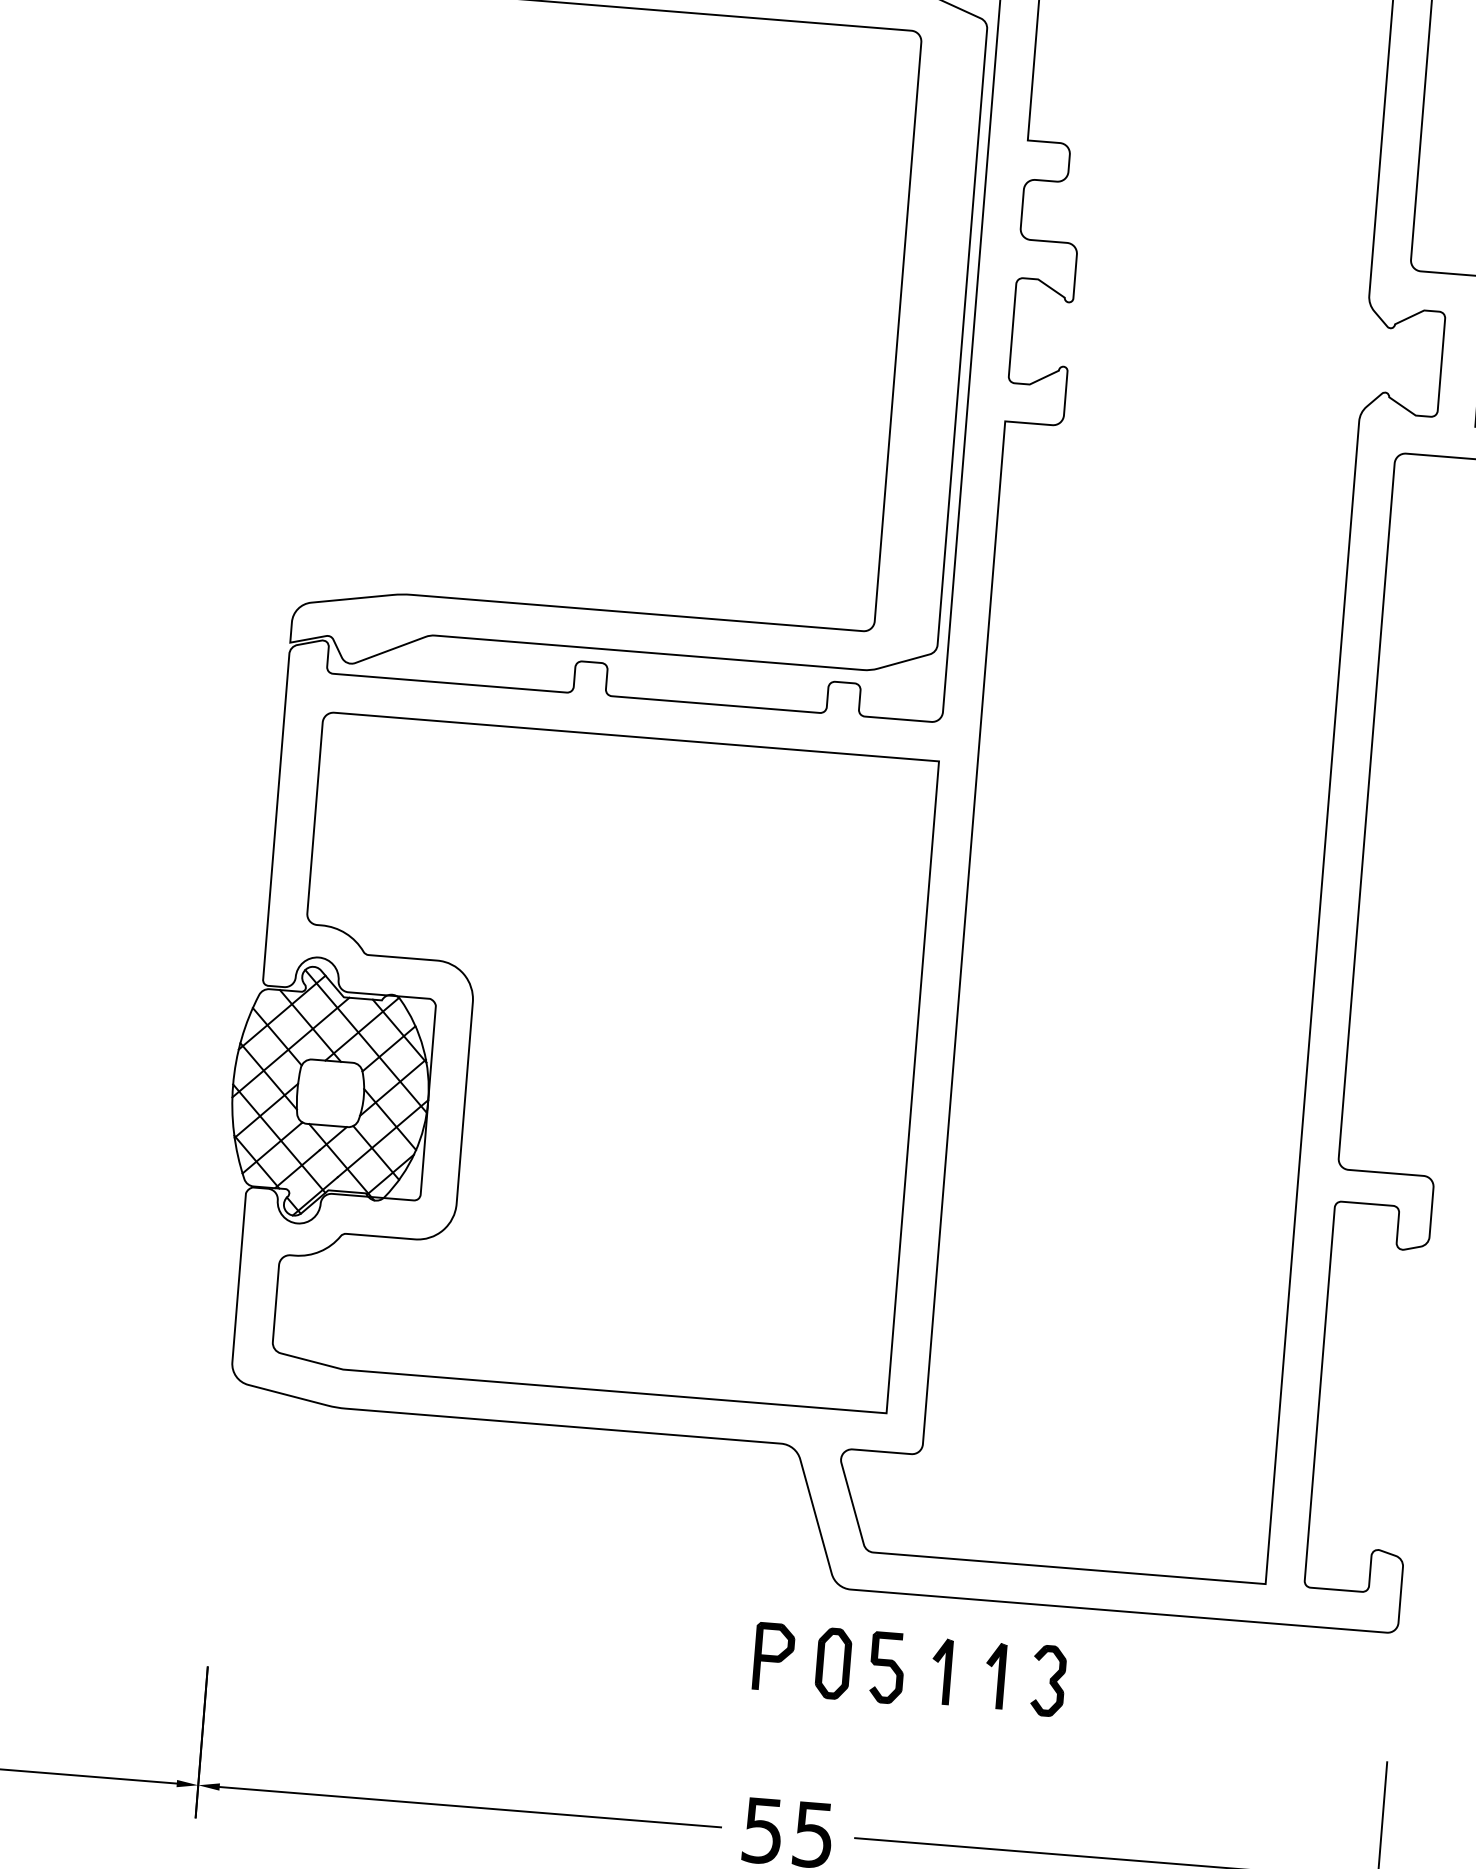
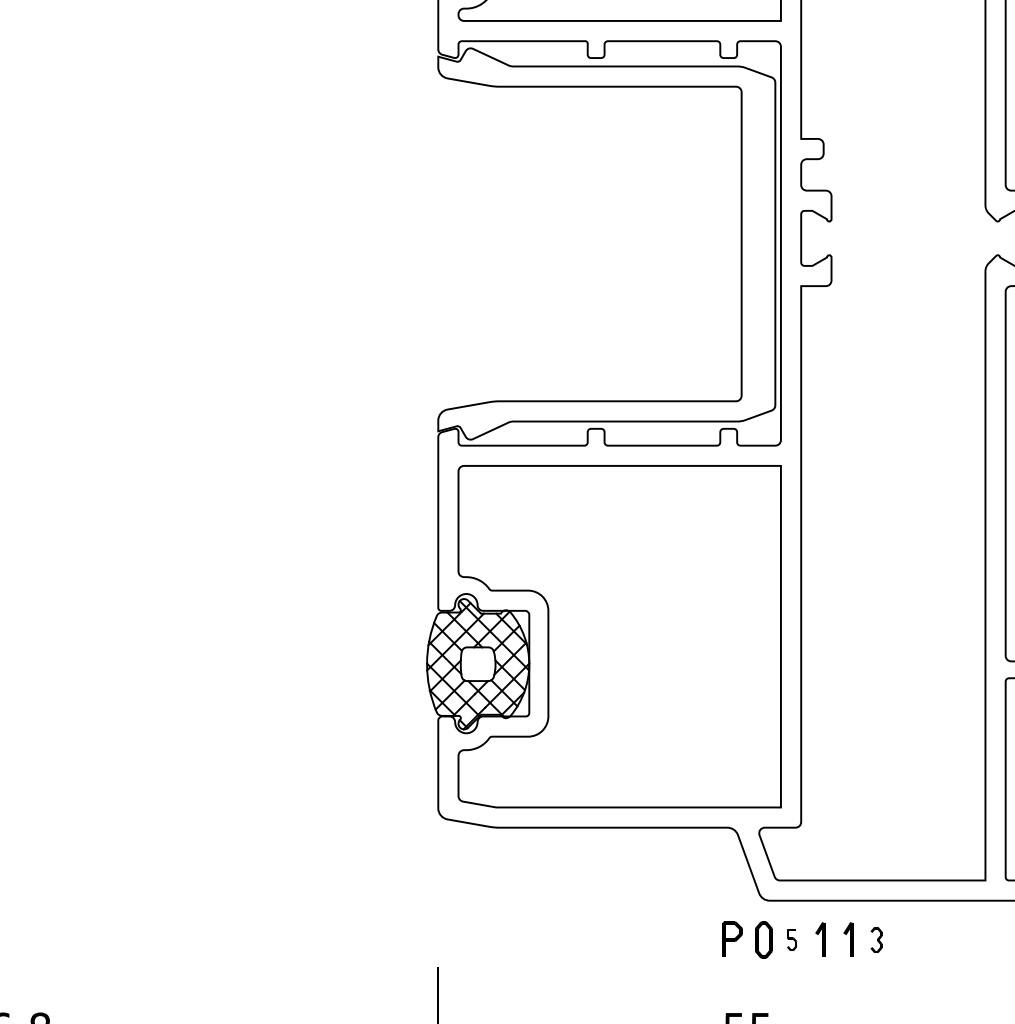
part: (886, 1666) -> (791, 939), size x0.6
part: (1048, 1679) -> (876, 939), size x0.7

